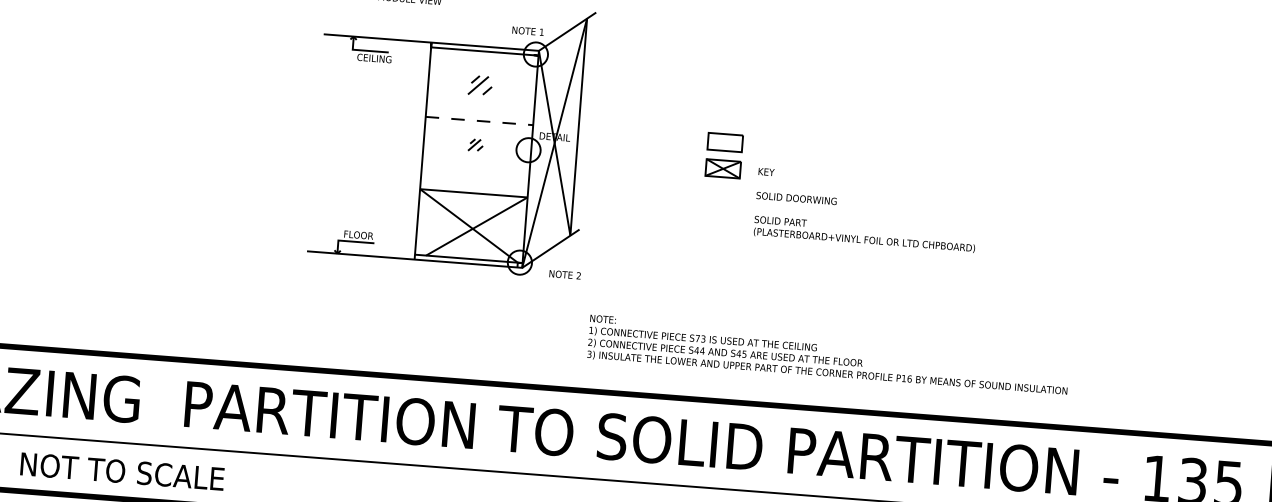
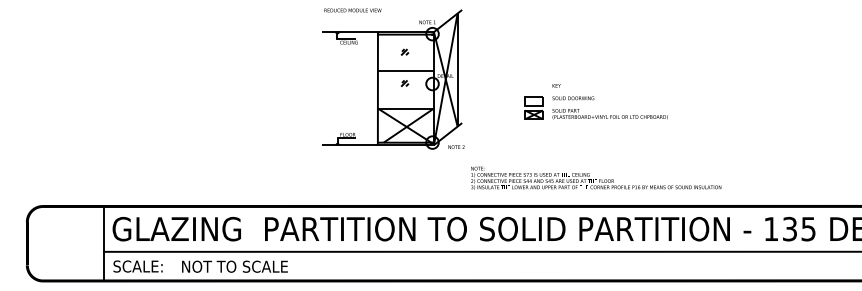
part: (479, 83) -> (404, 51), size x0.62
line: (480, 120) -> (406, 70), dashed -> solid
part: (723, 154) -> (533, 107), moved

